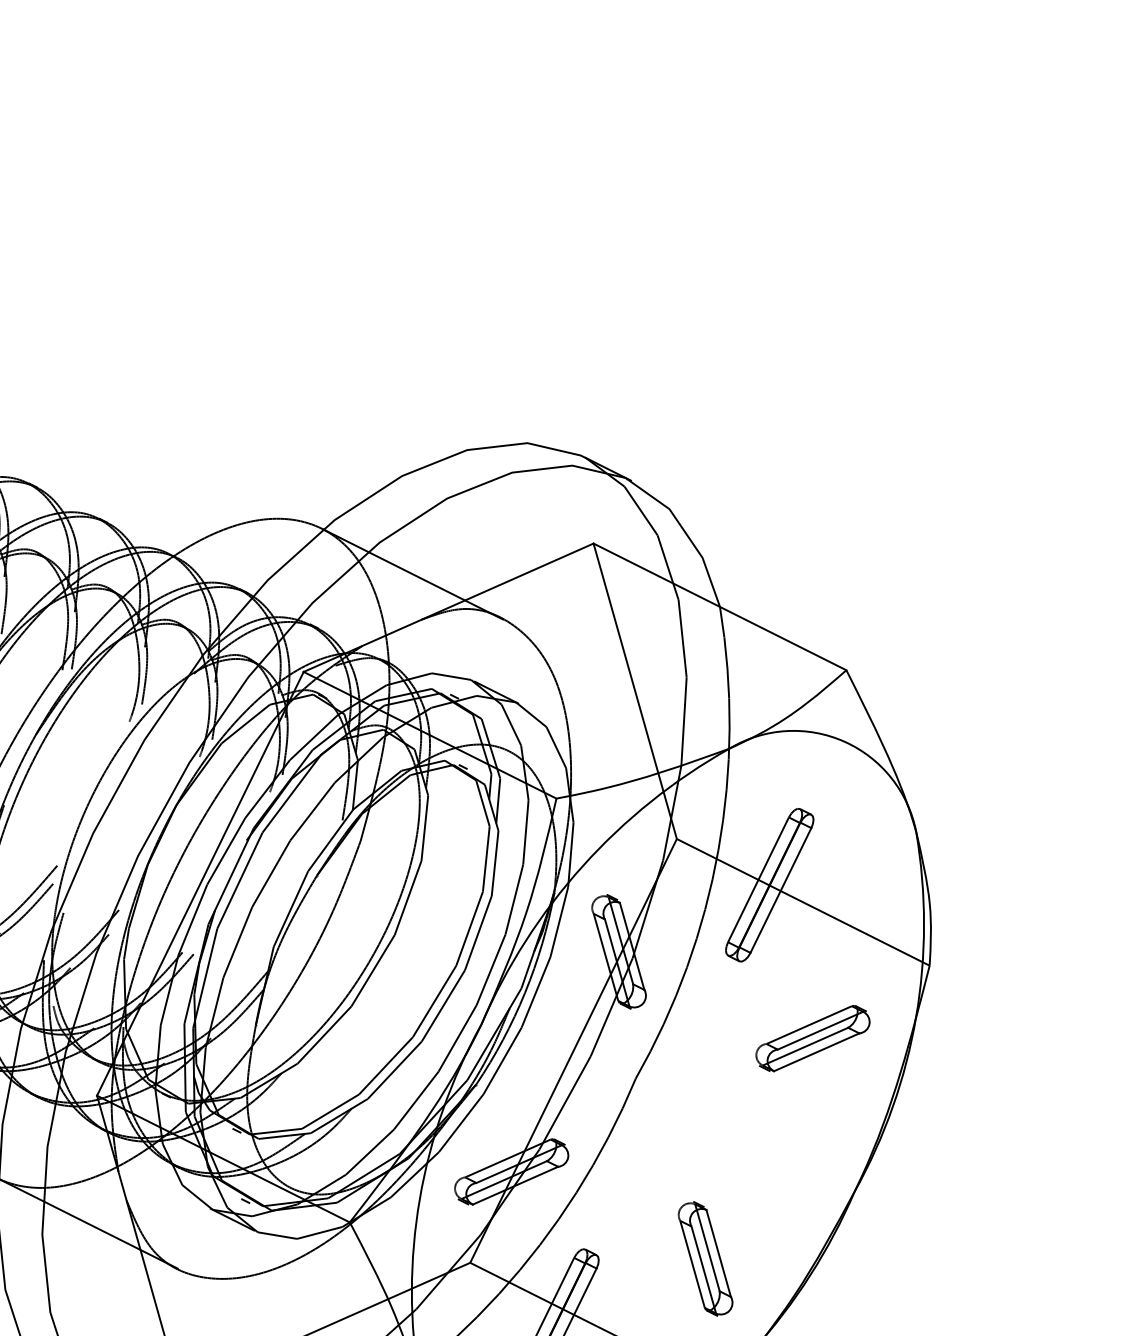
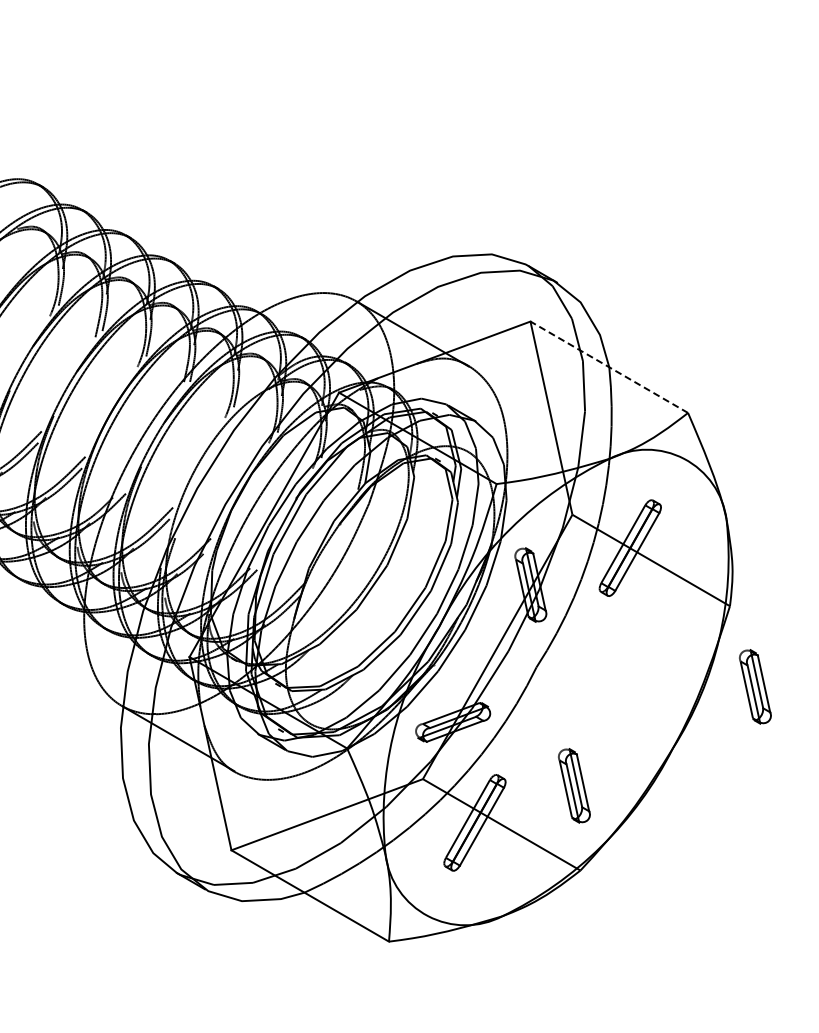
line: (718, 607) -> (608, 367), solid -> dashed
part: (813, 1038) -> (652, 648), removed
part: (976, 1087) -> (755, 686), added

